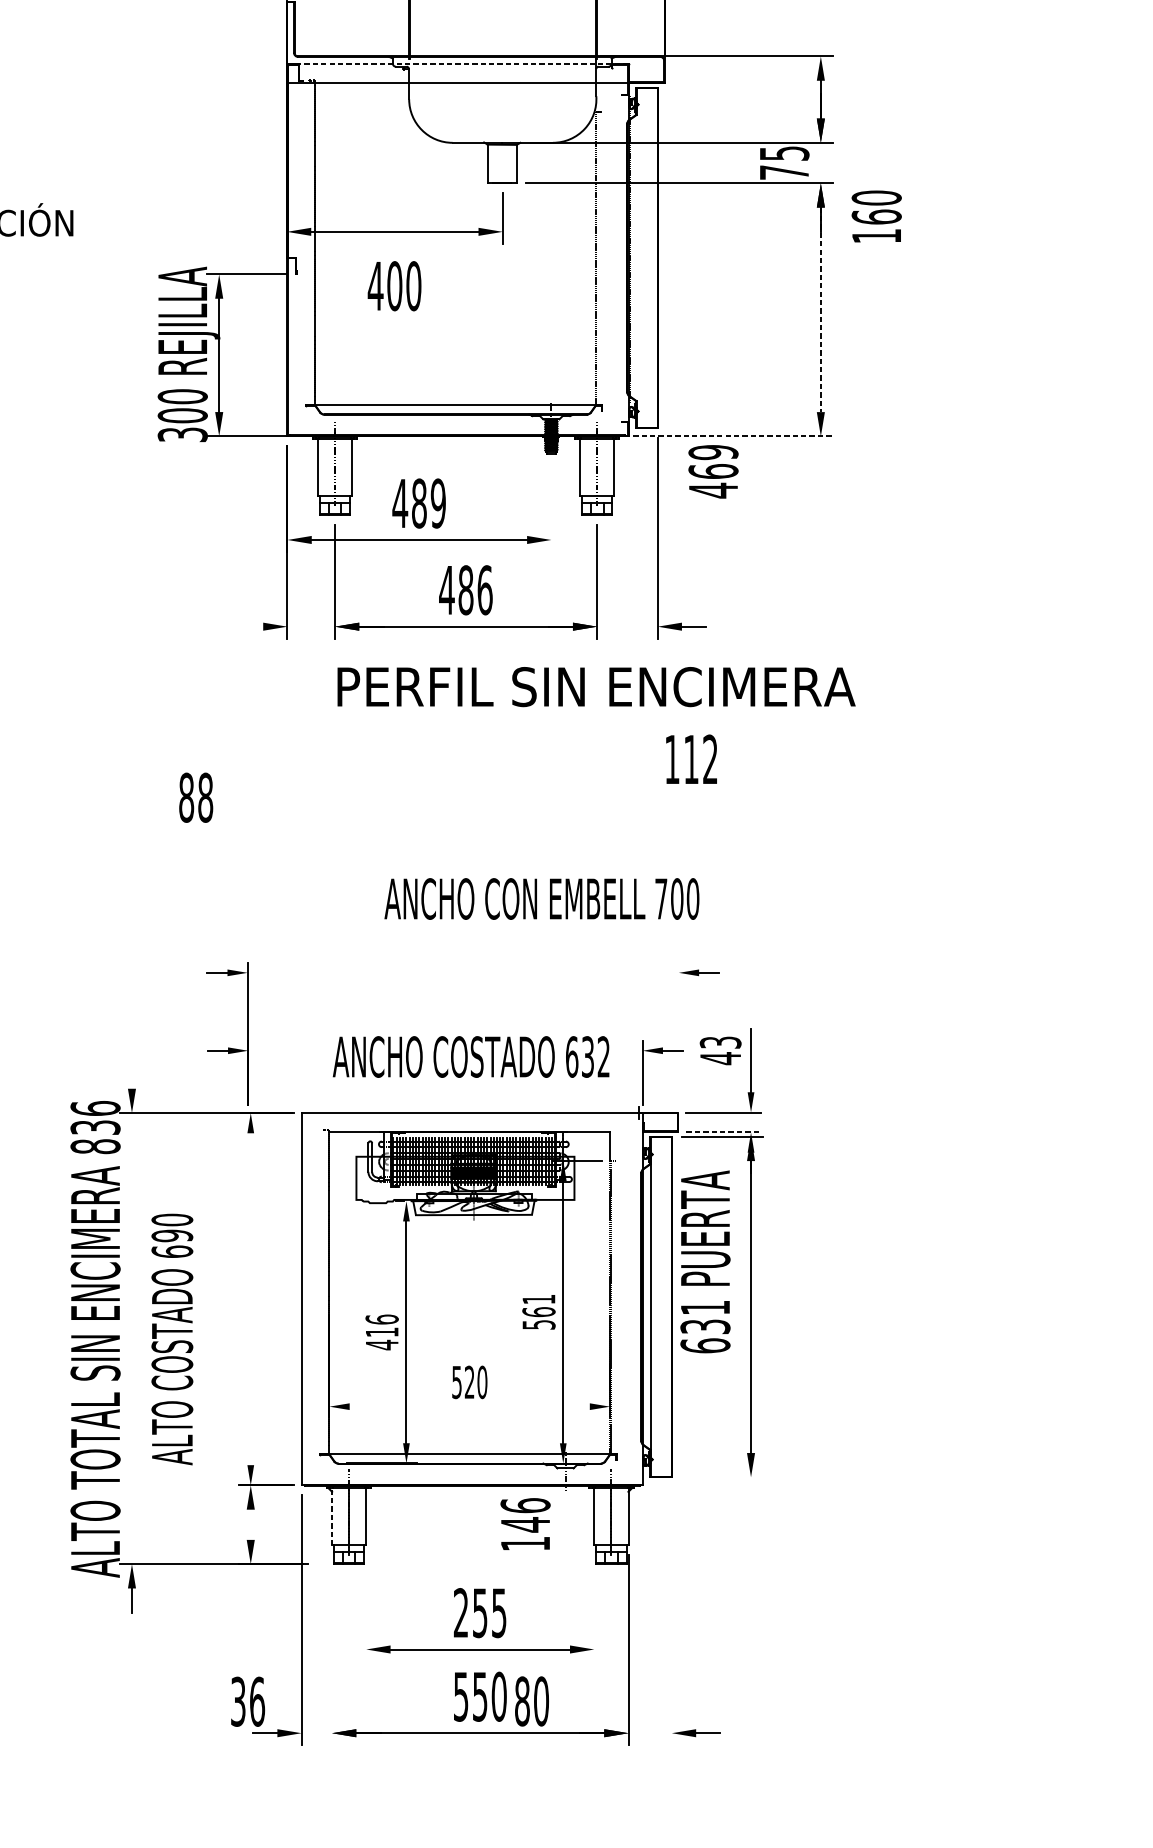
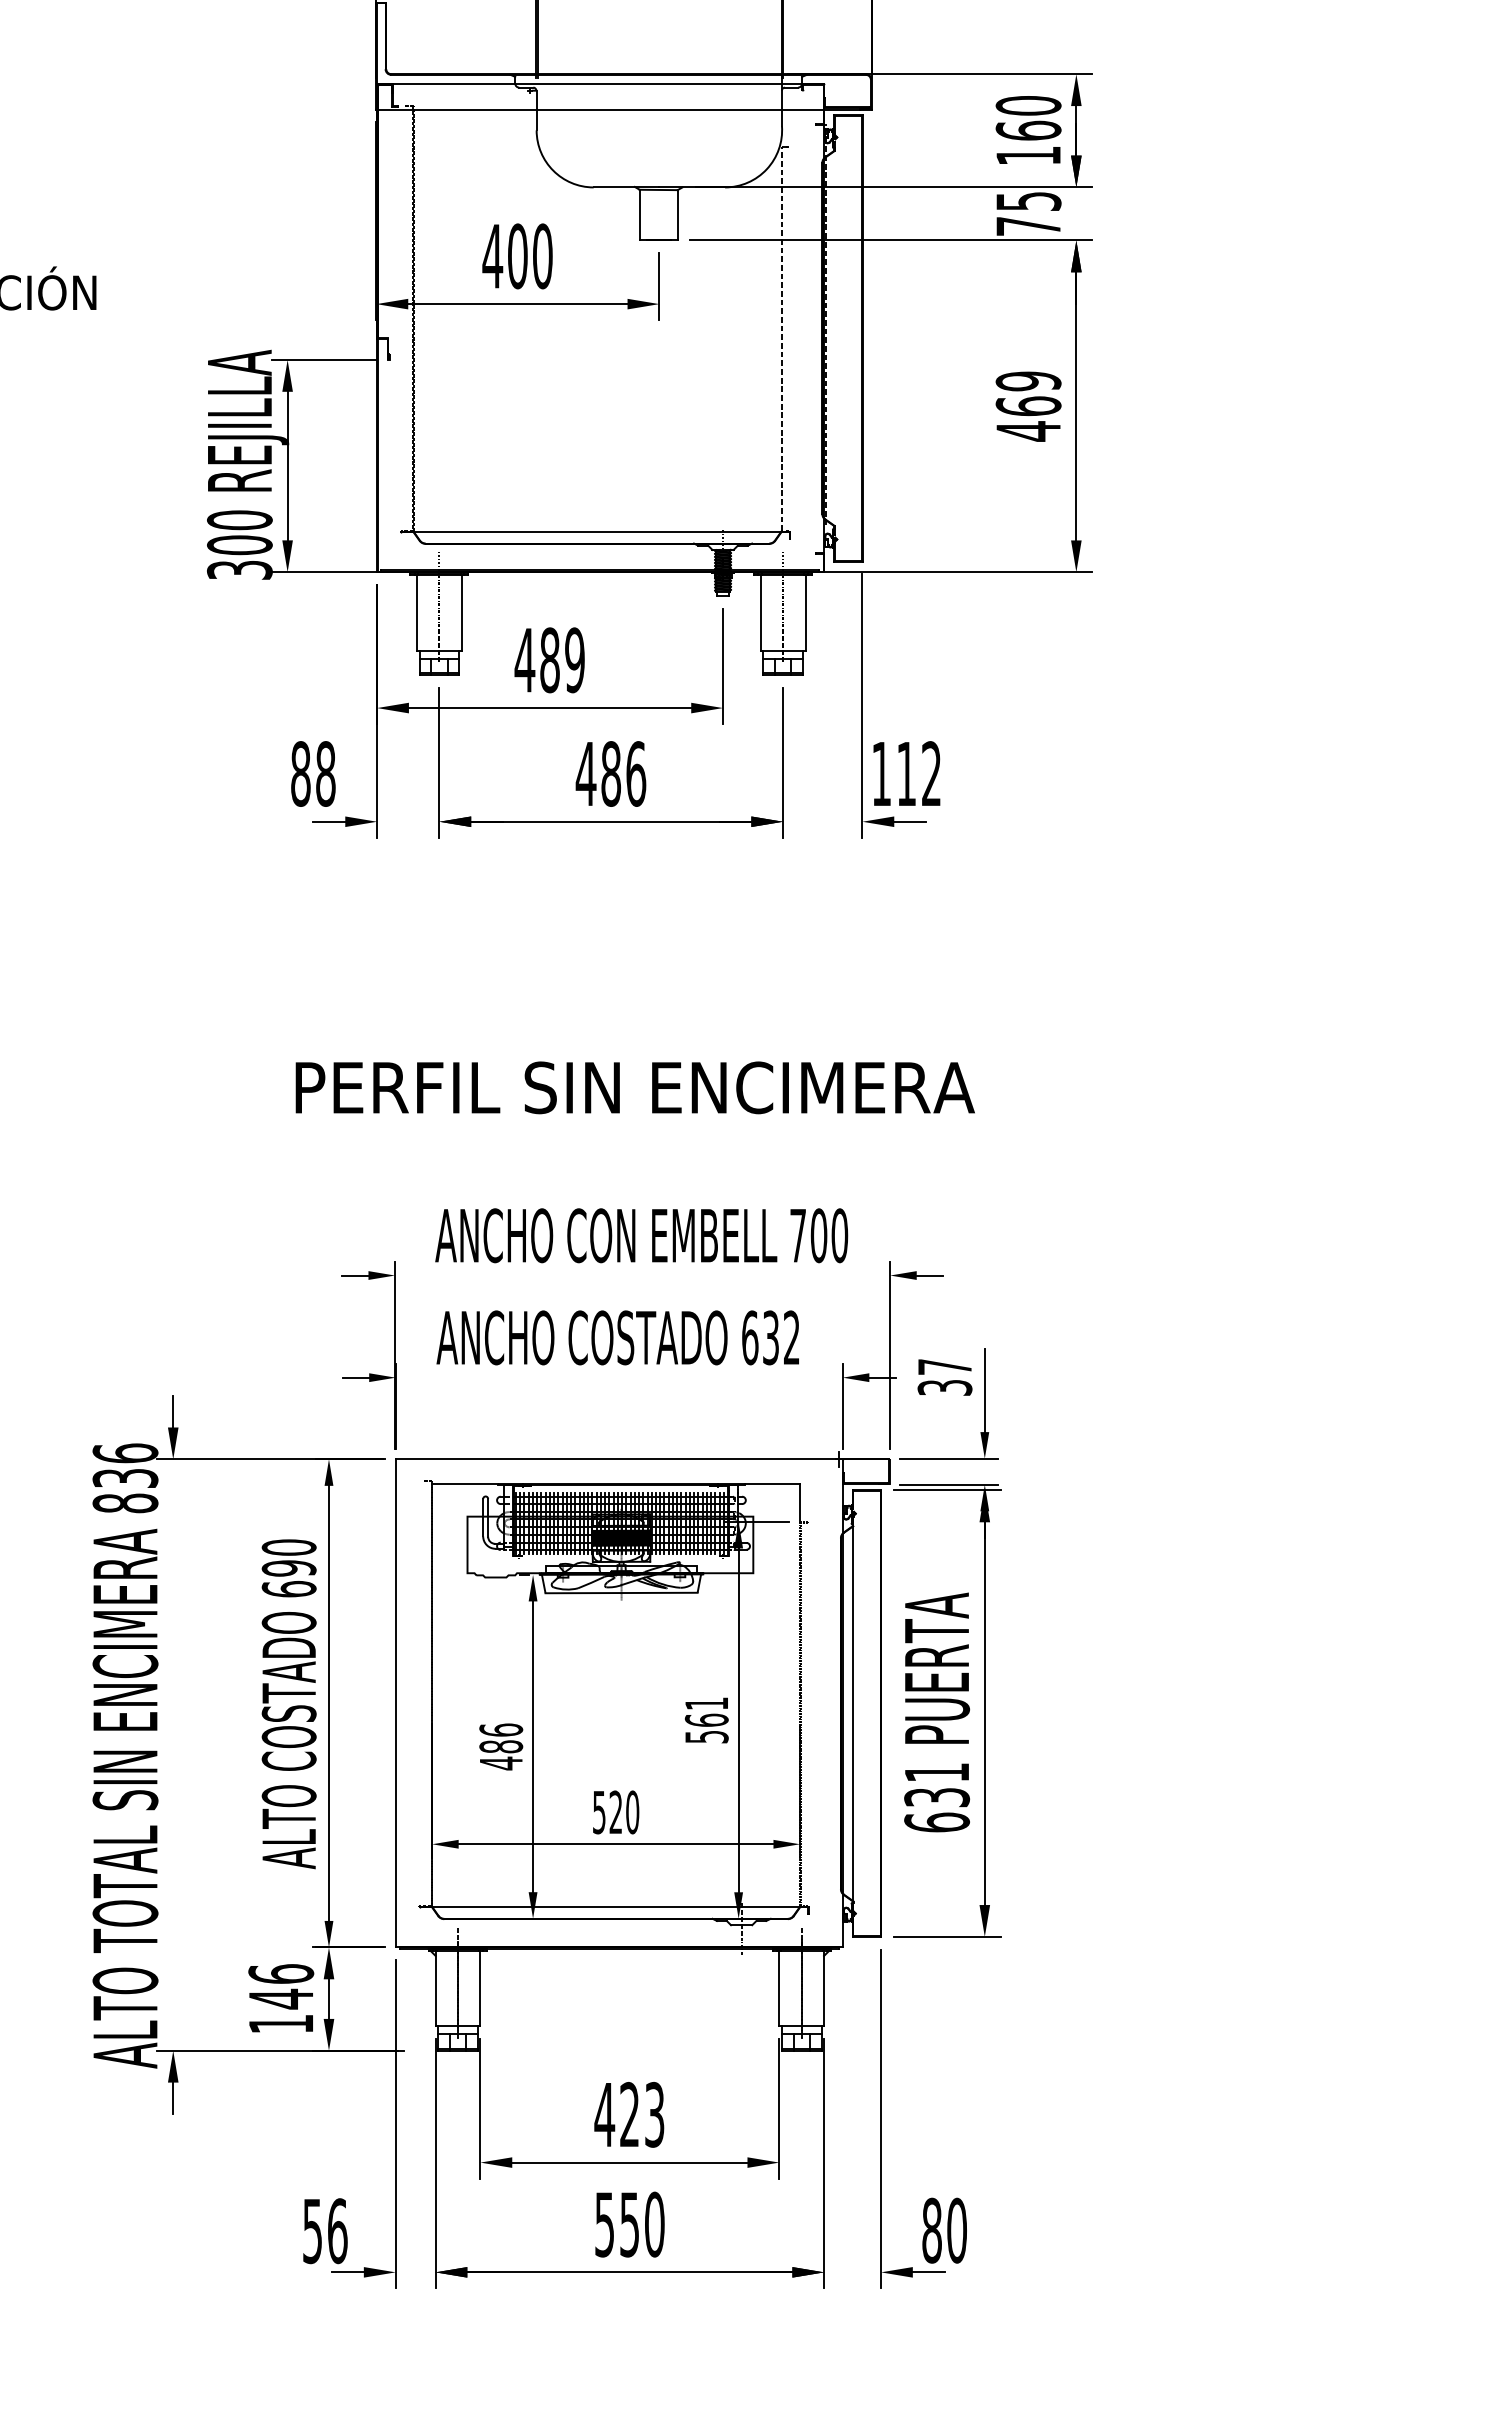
line: (457, 64) -> (600, 84), dashed -> solid
text: (876, 216) -> (1028, 129), moved
text: (394, 286) -> (517, 256), moved
line: (820, 309) -> (1076, 406), dashed -> solid
line: (716, 436) -> (939, 572), dashed -> solid
text: (713, 471) -> (1028, 406), moved
line: (551, 507) -> (723, 665), added
line: (251, 626) -> (329, 821), added
text: (595, 686) -> (634, 1087), moved
text: (691, 759) -> (906, 773), moved
text: (196, 797) -> (313, 773), moved
text: (541, 898) -> (641, 1235), moved
line: (679, 1033) -> (890, 1355), added
part: (228, 1047) -> (369, 1373), moved
text: (720, 1050) -> (944, 1377), 43 -> 37
text: (470, 1056) -> (617, 1337), moved
line: (132, 1076) -> (173, 1411), added
line: (724, 1132) -> (949, 1484), dashed -> solid
text: (705, 1261) -> (936, 1712), moved
line: (250, 1298) -> (328, 1702), added
text: (382, 1332) -> (501, 1746), 416 -> 486
text: (171, 1339) -> (288, 1704), moved
line: (469, 1406) -> (615, 1844), added
line: (722, 1477) -> (947, 1936), added
line: (332, 1516) -> (435, 1988), dashed -> solid
line: (250, 1524) -> (328, 1998), added
text: (525, 1524) -> (281, 1998), moved
line: (366, 1608) -> (480, 2108), added
line: (594, 1608) -> (779, 2108), added
text: (480, 1612) -> (629, 2114), 255 -> 423
line: (672, 1615) -> (881, 2118), added
line: (332, 1650) -> (435, 2163), added
text: (238, 1701) -> (312, 2230), 36 -> 56
text: (531, 1701) -> (944, 2230), moved

